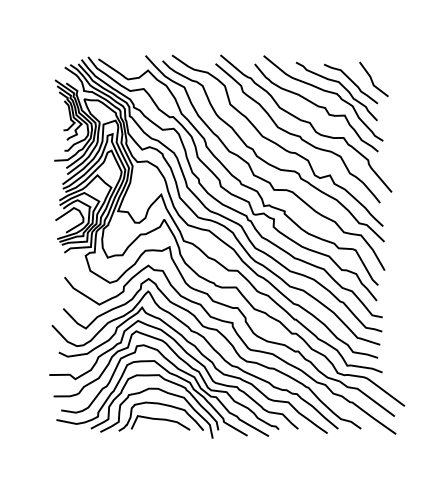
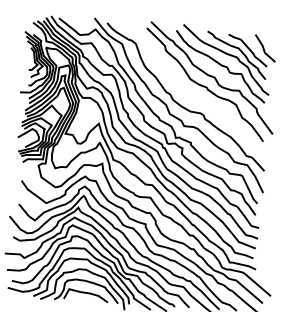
curve: (276, 142) -> (188, 90), removed

